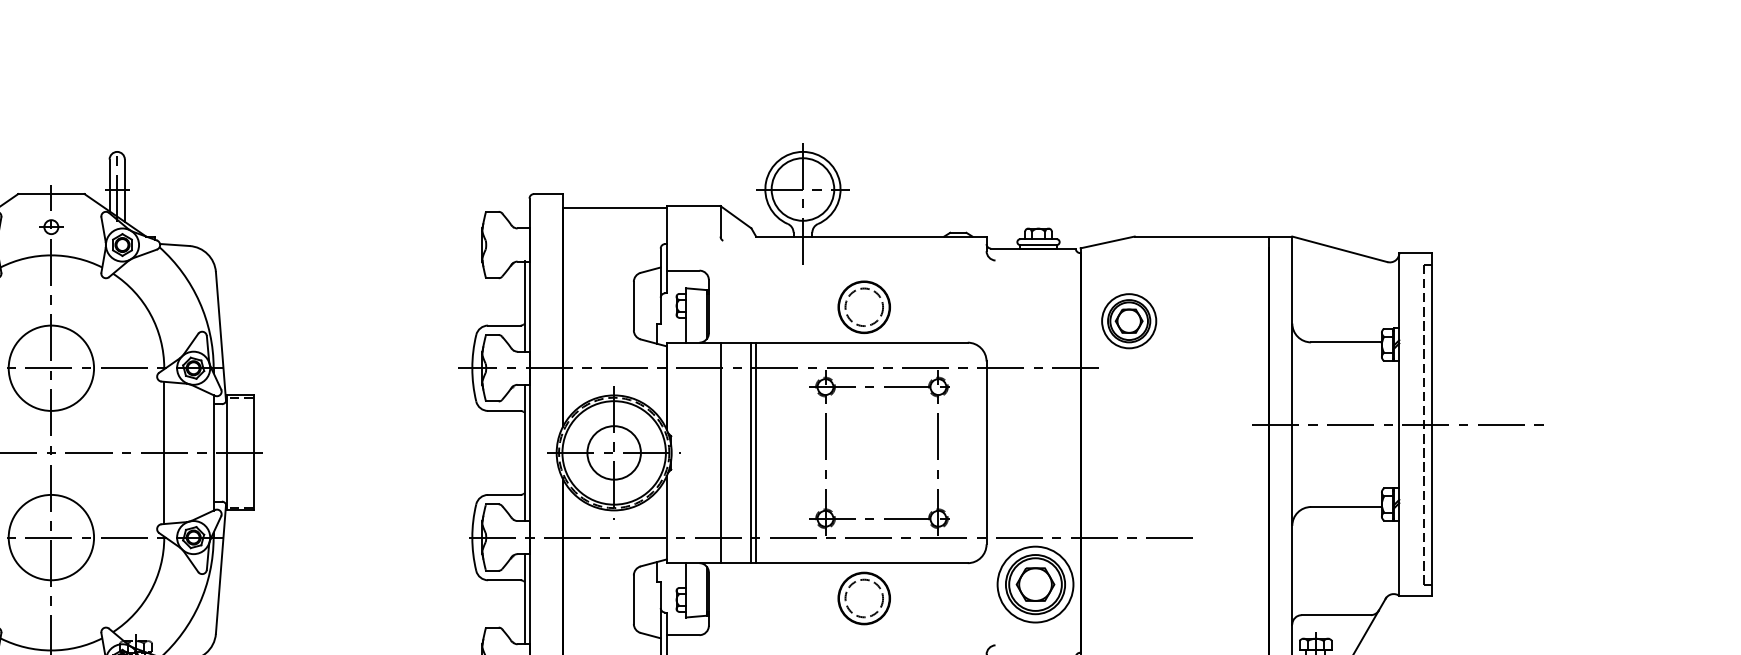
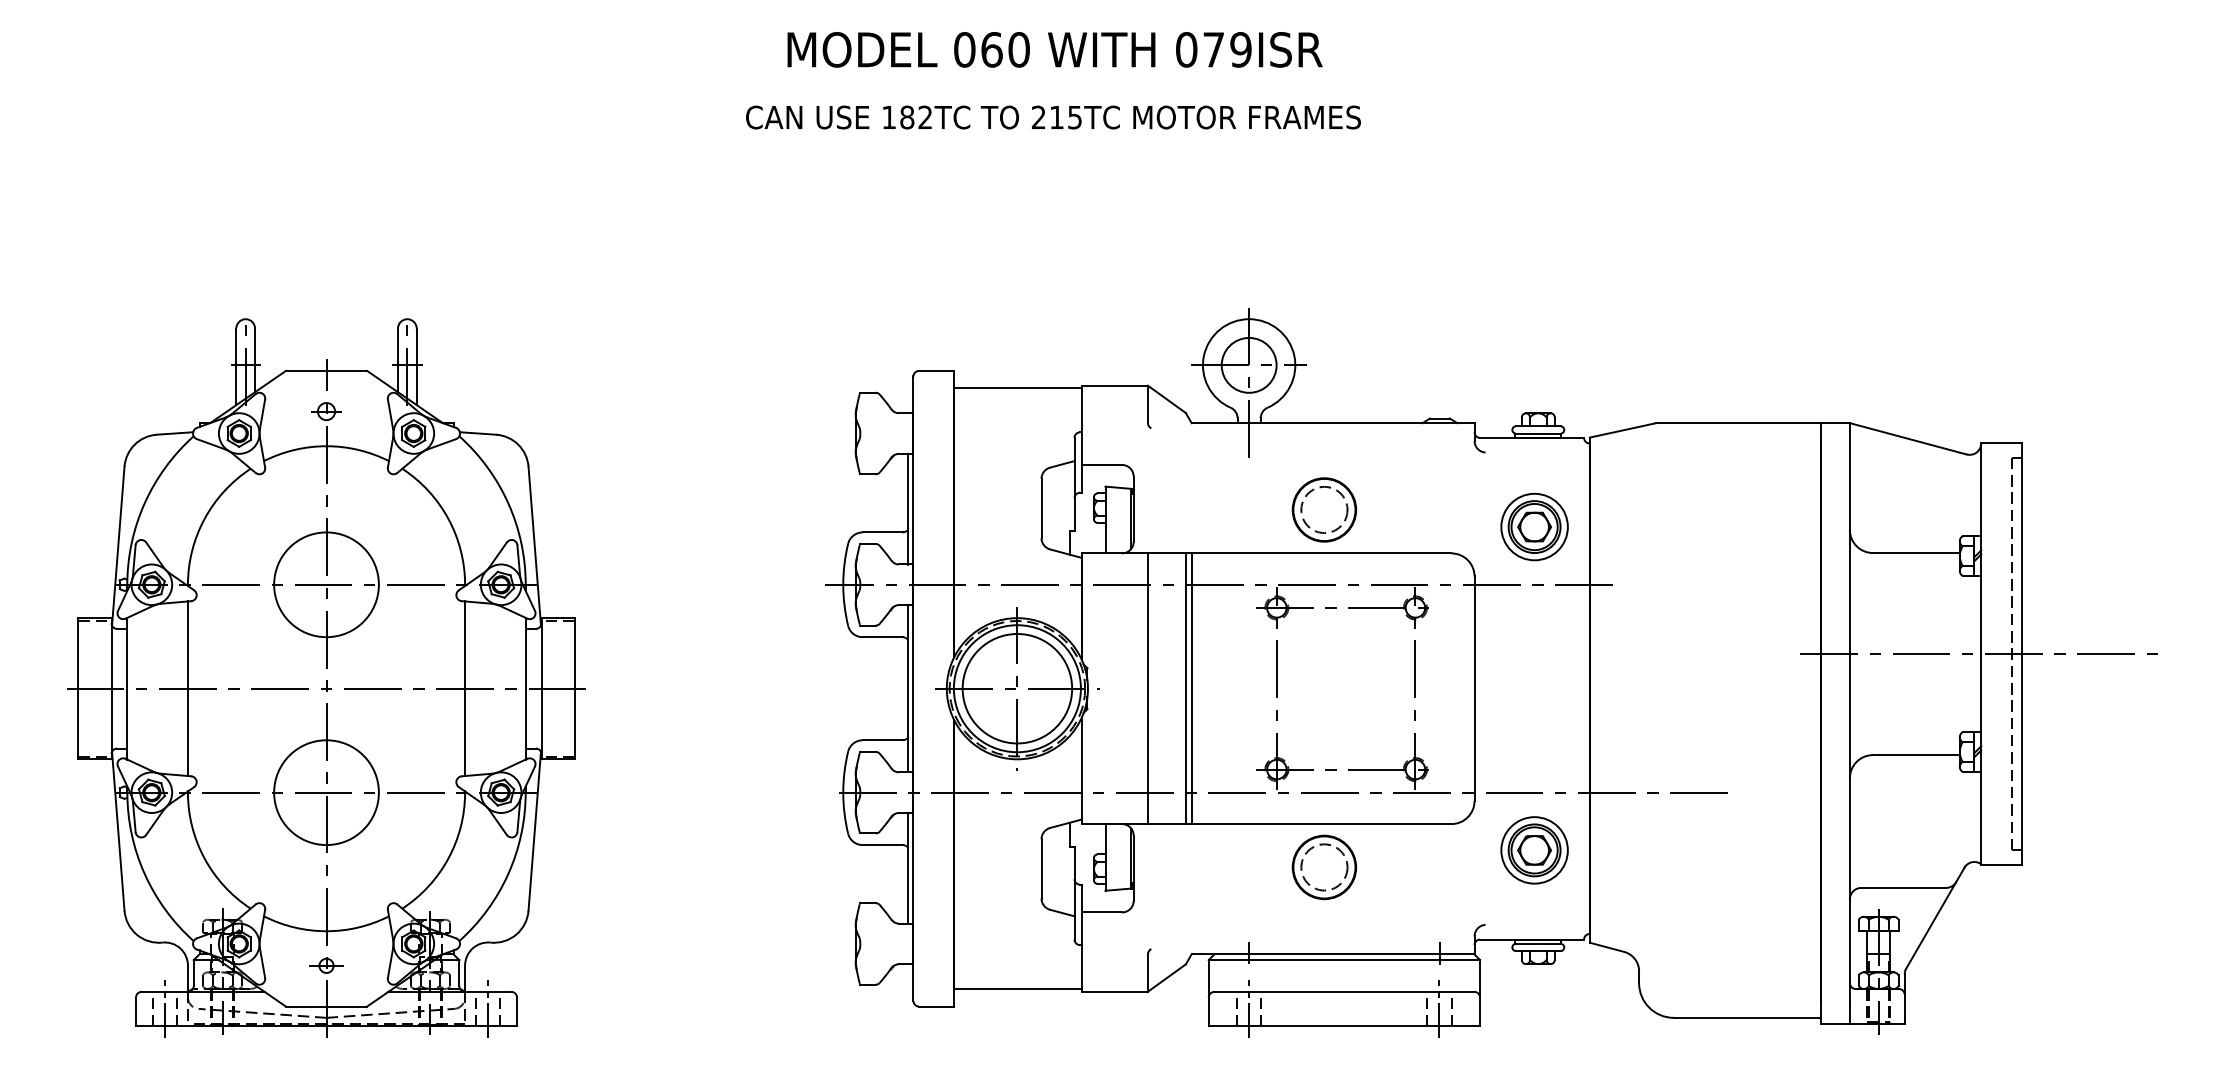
circle: (802, 188) -> (1248, 364), size x0.71
part: (1129, 320) -> (1534, 526), moved
circle: (614, 452) -> (1017, 688), size x1.67
part: (1035, 584) -> (1534, 850), size x0.71

